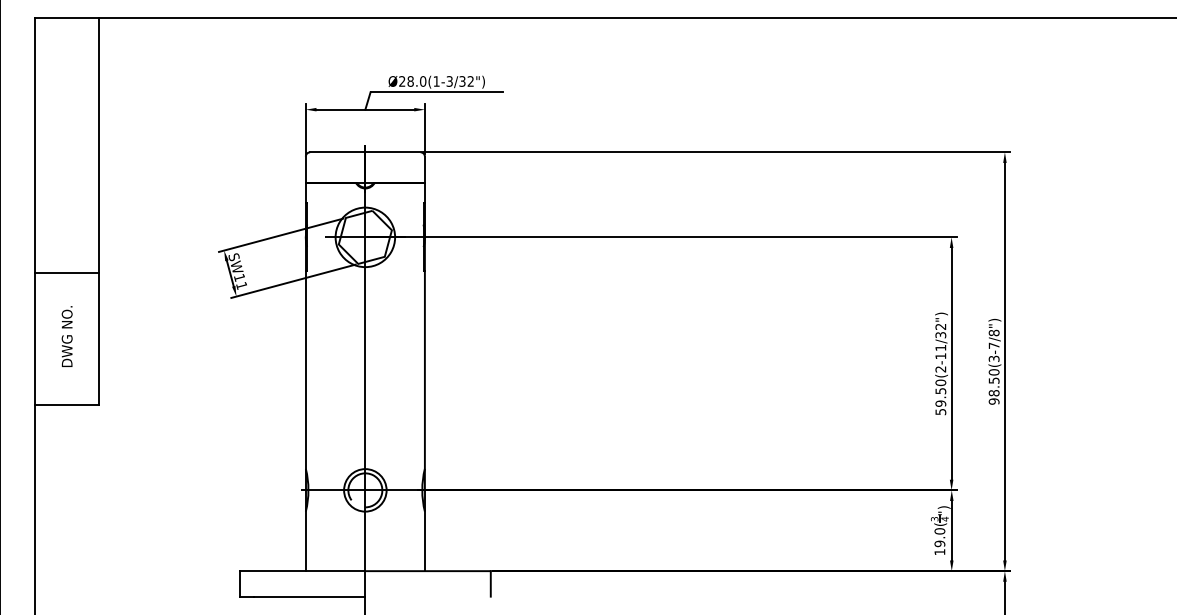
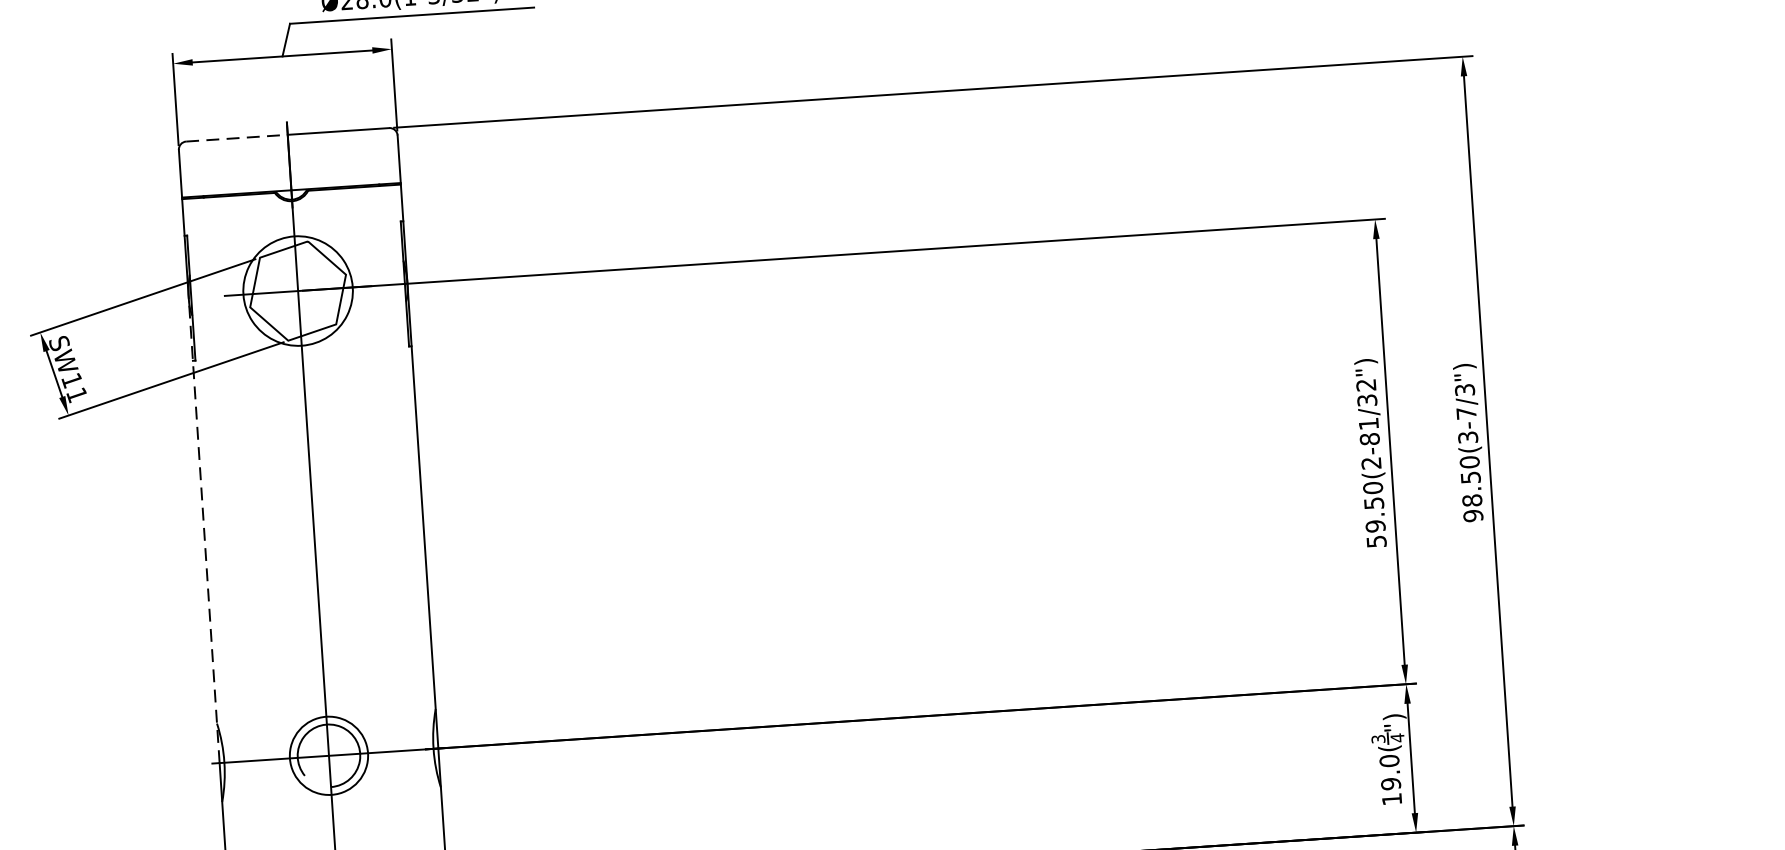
line: (337, 152) -> (236, 138), solid -> dashed
text: (993, 332) -> (1463, 389), 98.50(3-7/8 -> 98.50(3-7/3
text: (940, 356) -> (1369, 439), 59.50(2-11/32 -> 59.50(2-81/32
line: (305, 363) -> (203, 530), solid -> dashed

